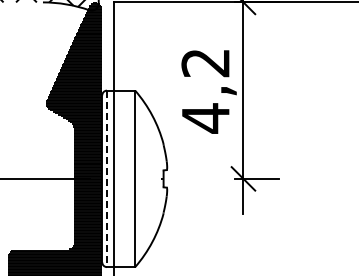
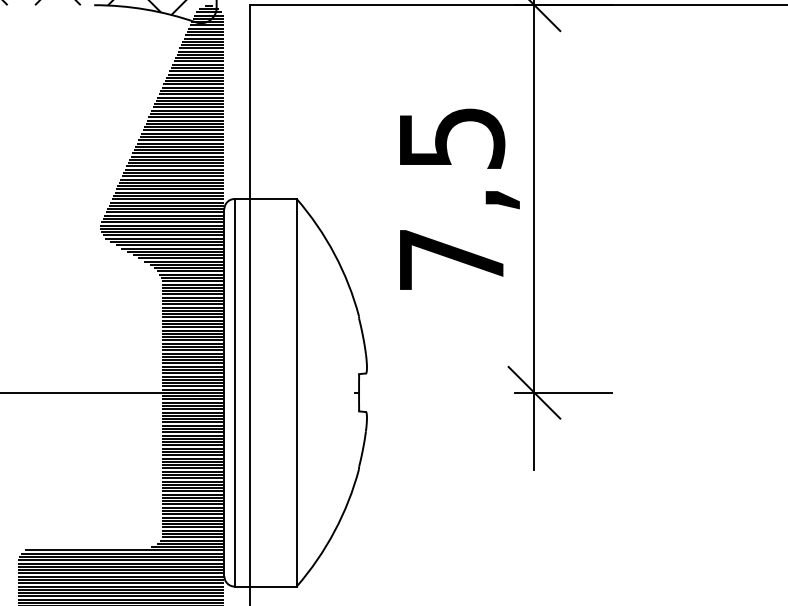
text: (205, 91) -> (451, 200), 4,2 -> 7,5
line: (106, 179) -> (233, 394), dashed -> solid

